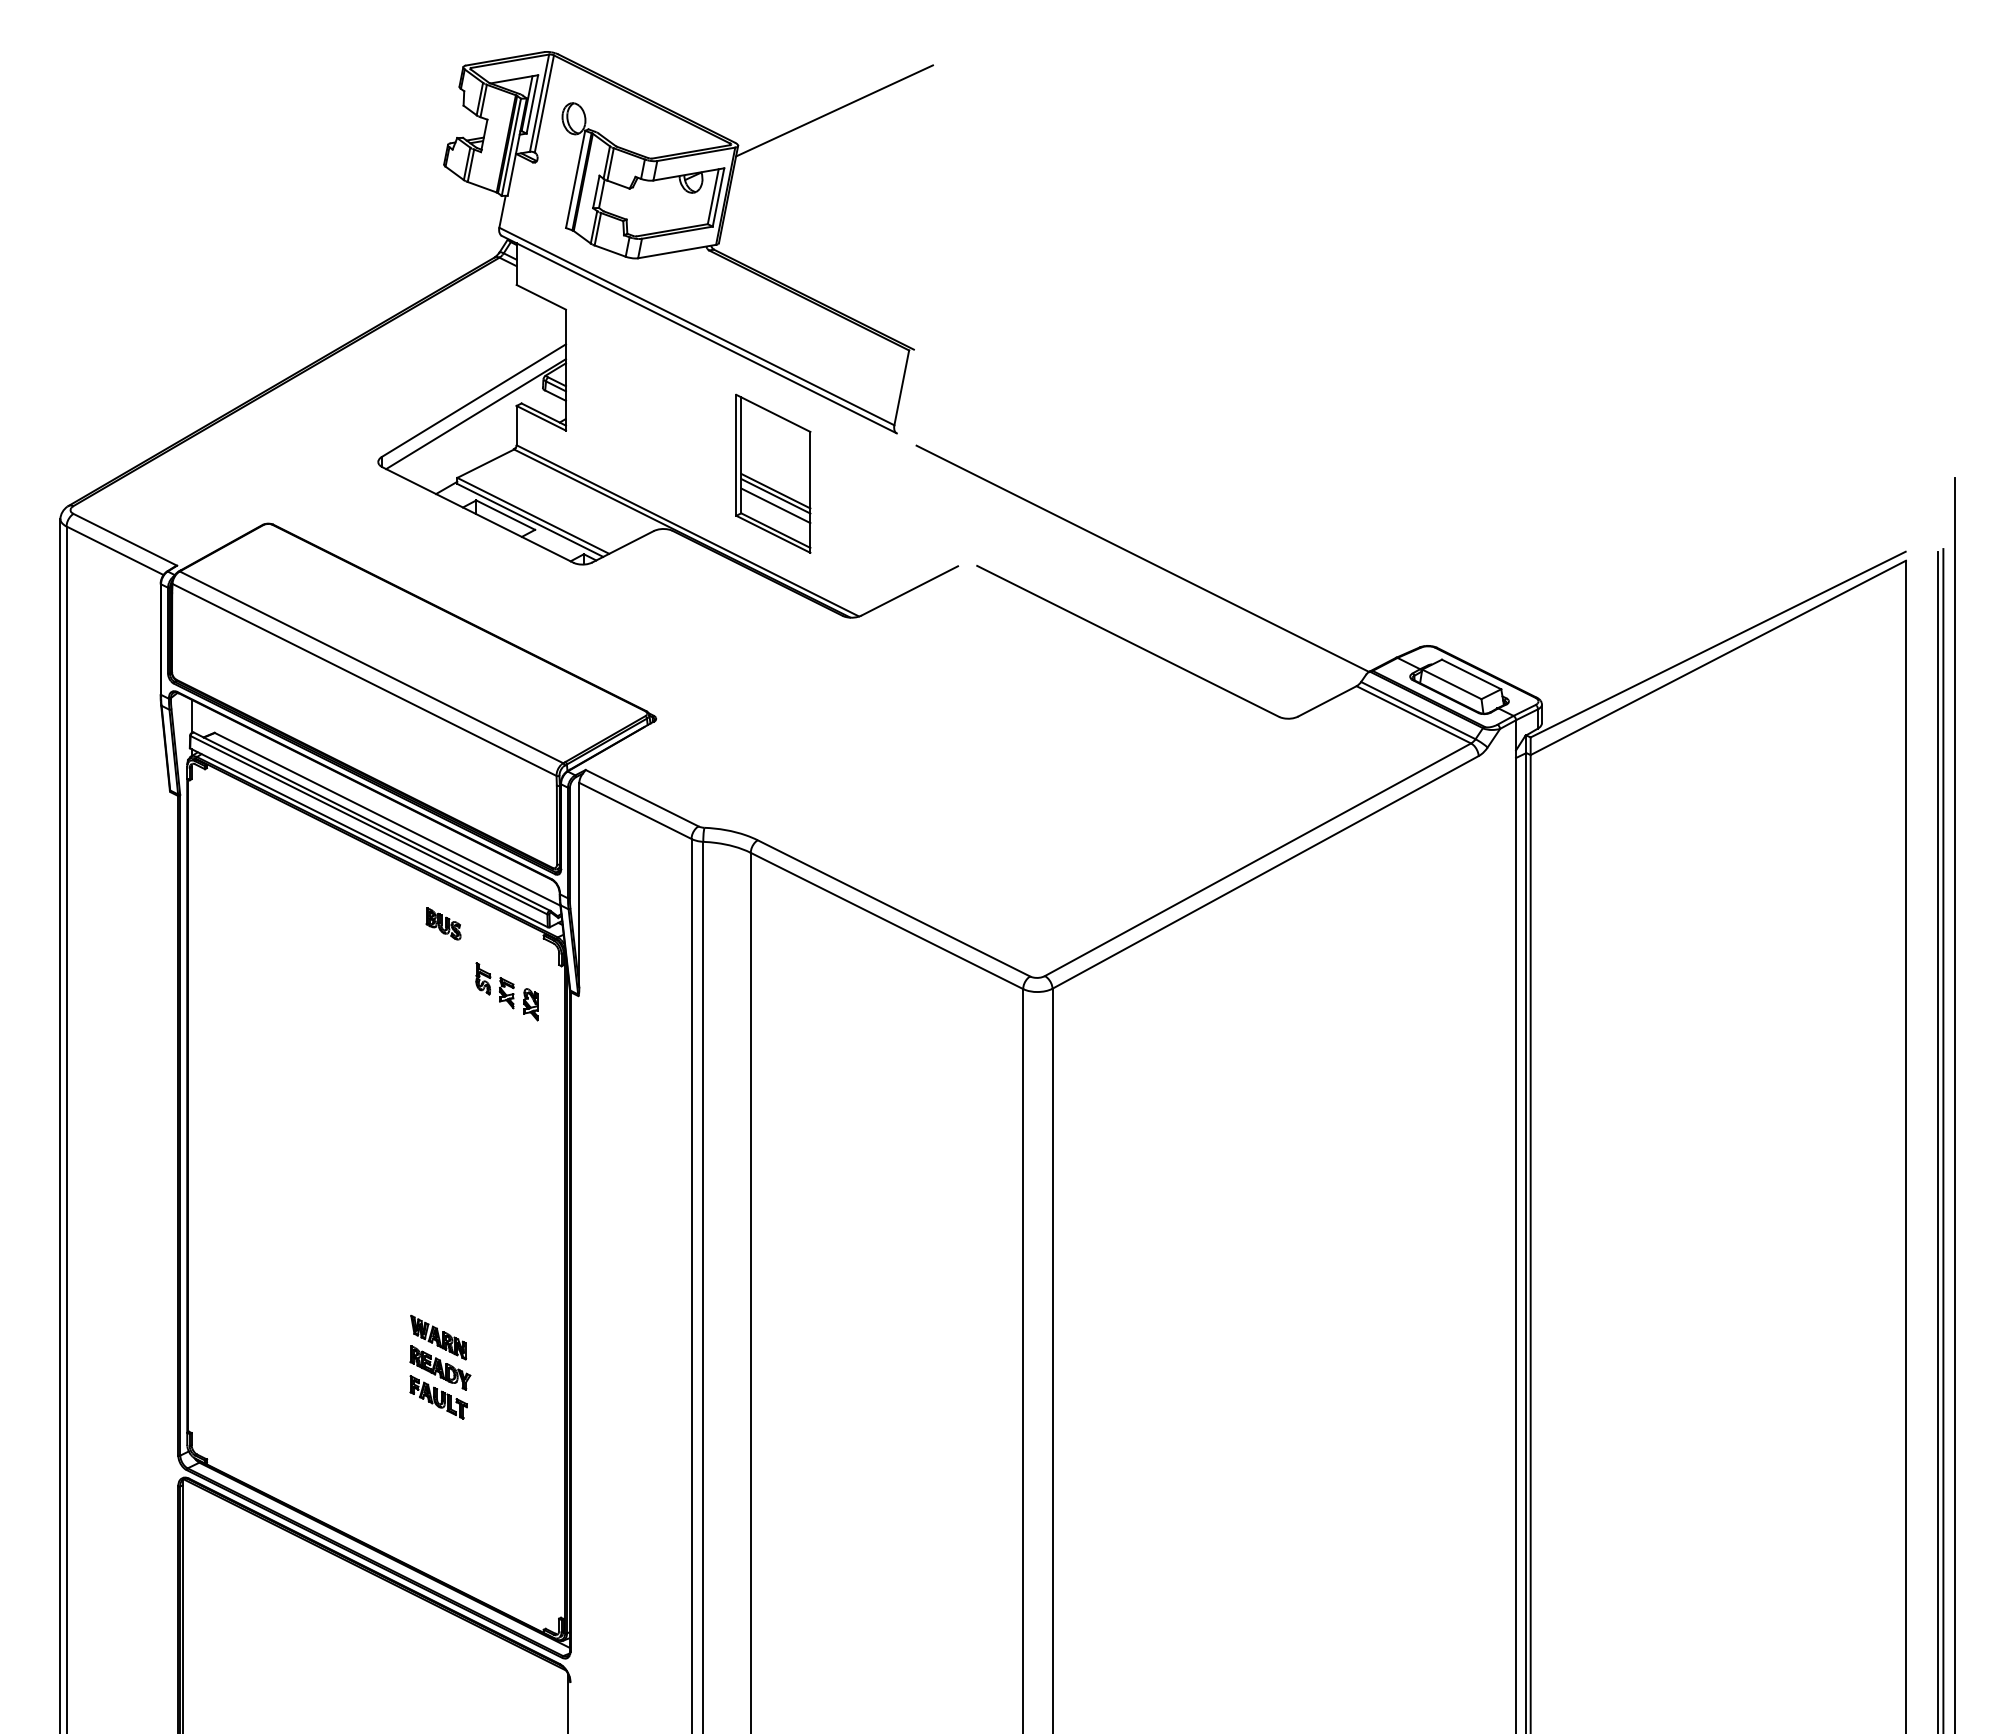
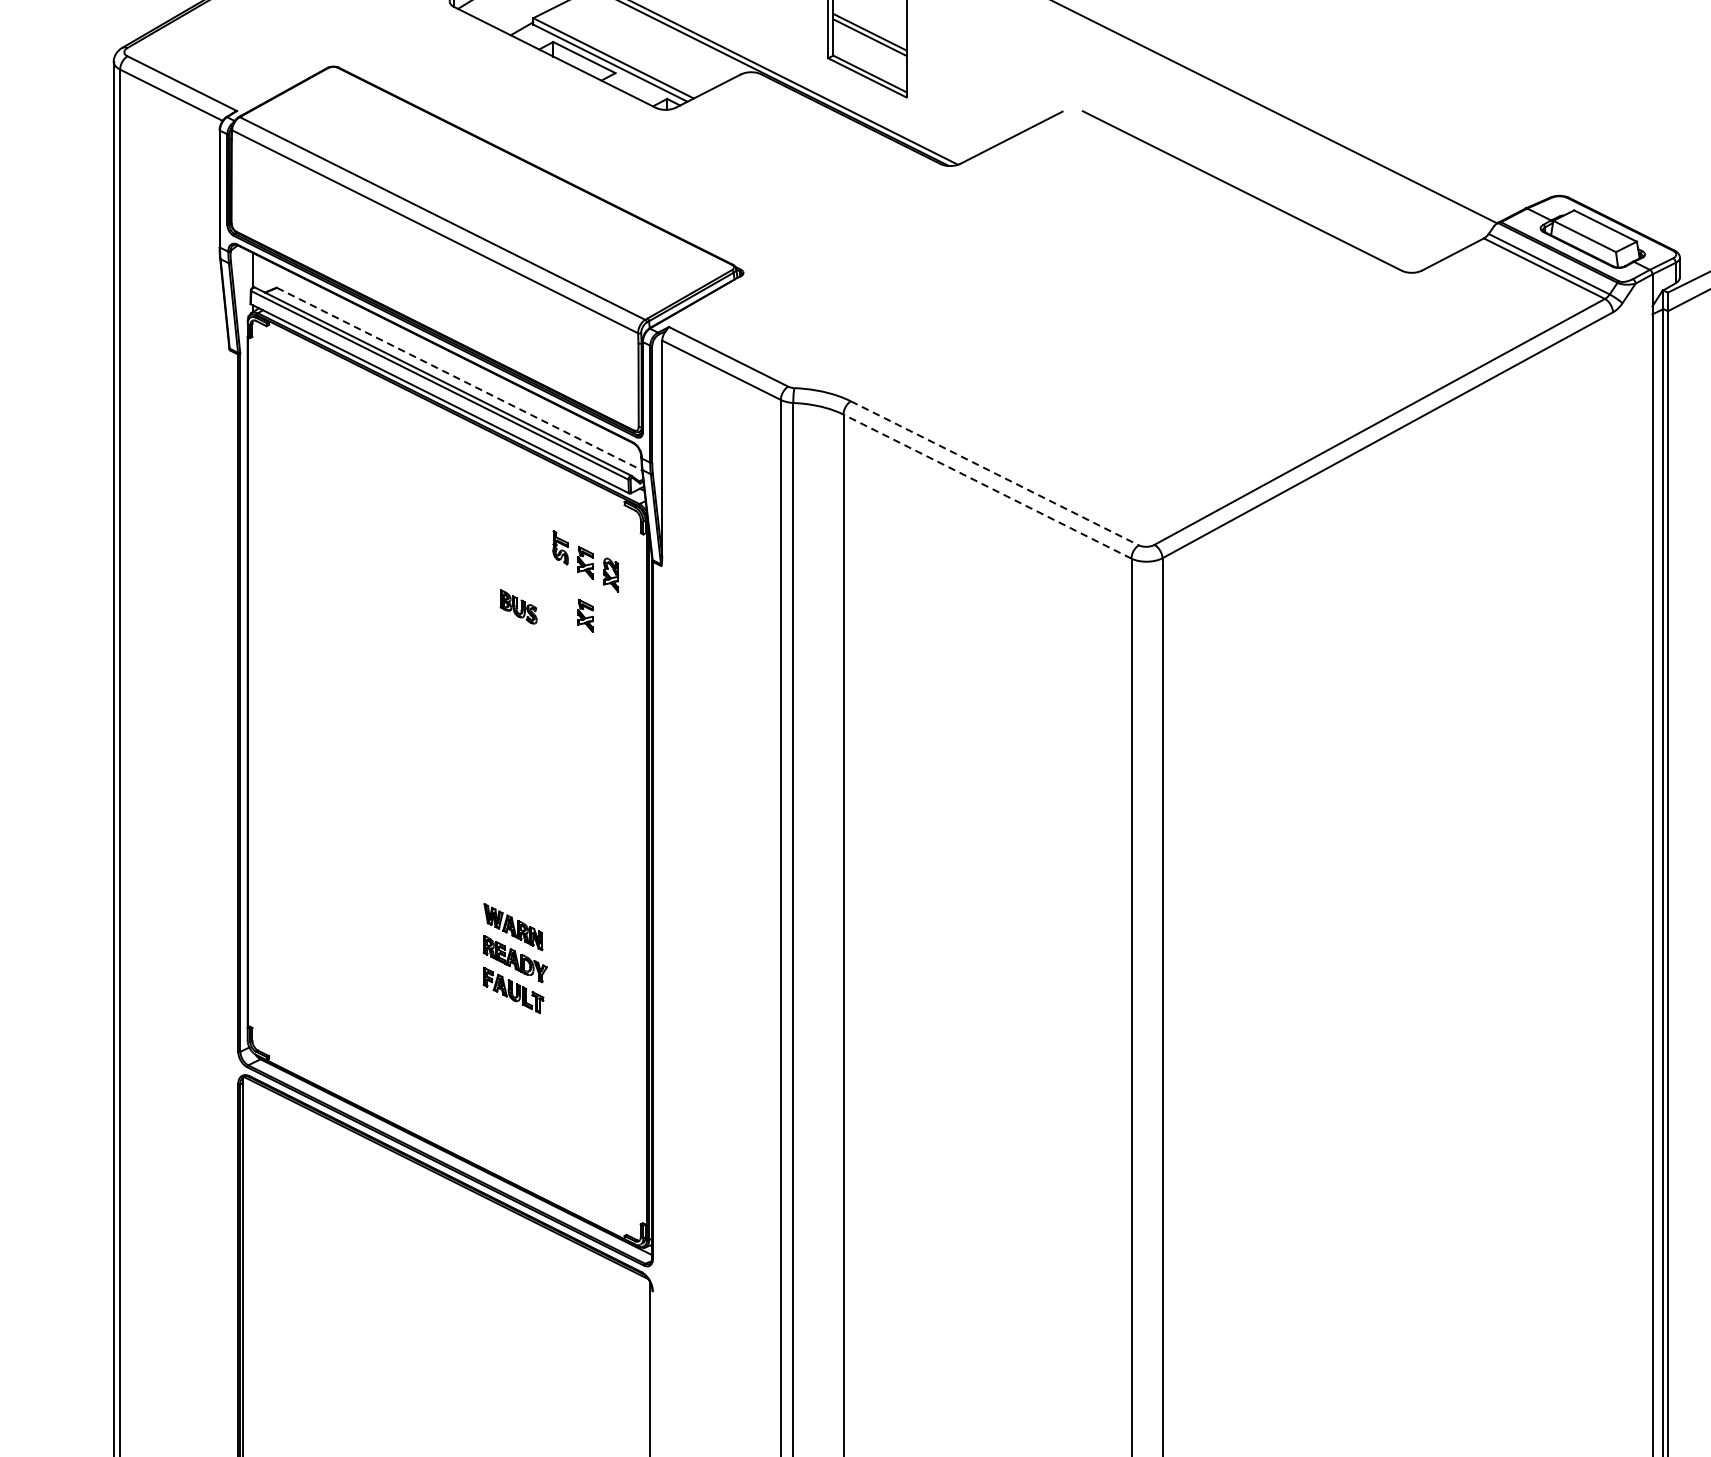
line: (775, 505) -> (869, 47), removed
line: (387, 819) -> (459, 379), solid -> dashed
line: (894, 908) -> (995, 473), solid -> dashed
line: (886, 920) -> (986, 486), solid -> dashed
part: (443, 923) -> (518, 606), moved
part: (506, 1043) -> (585, 616), added

